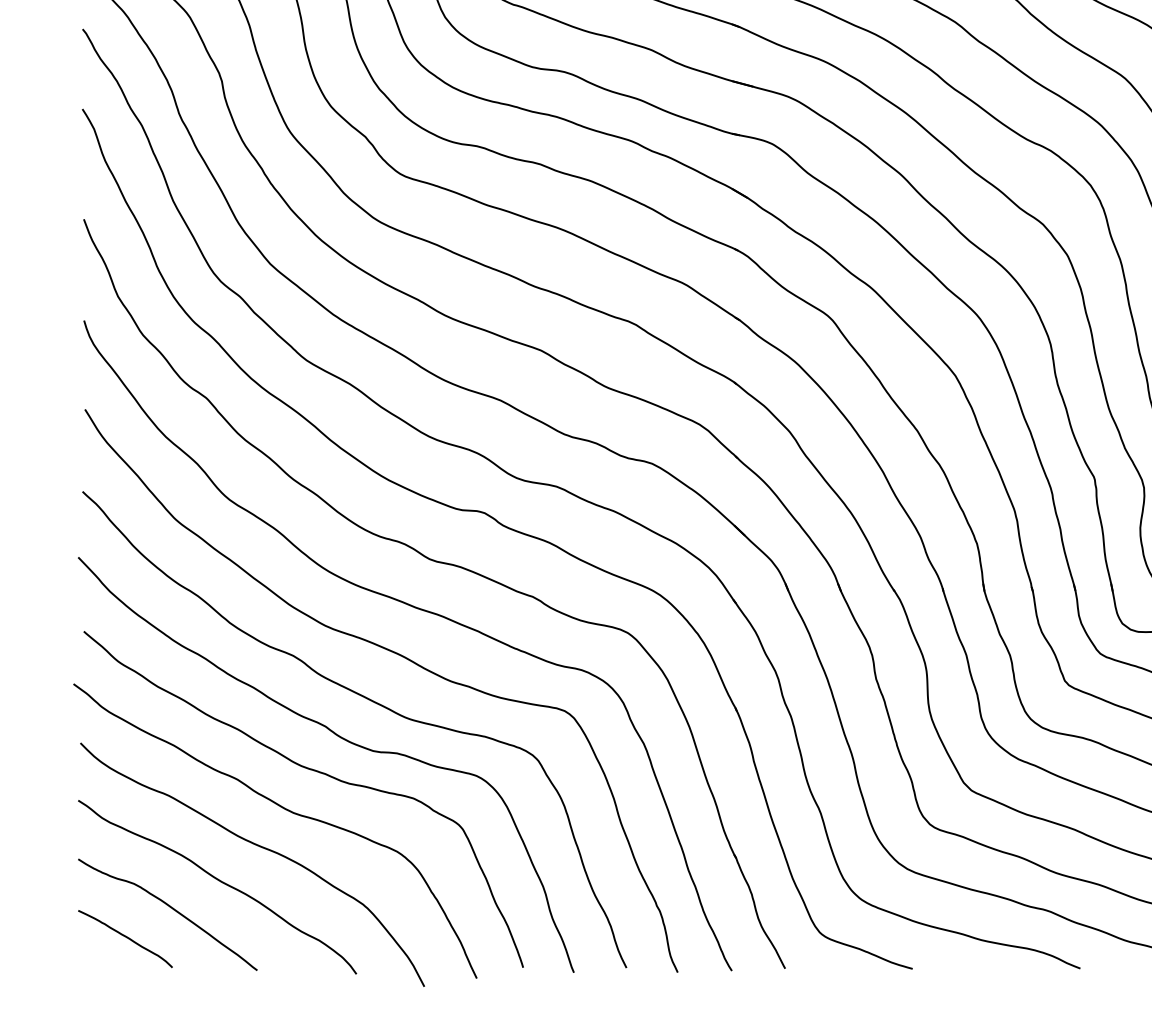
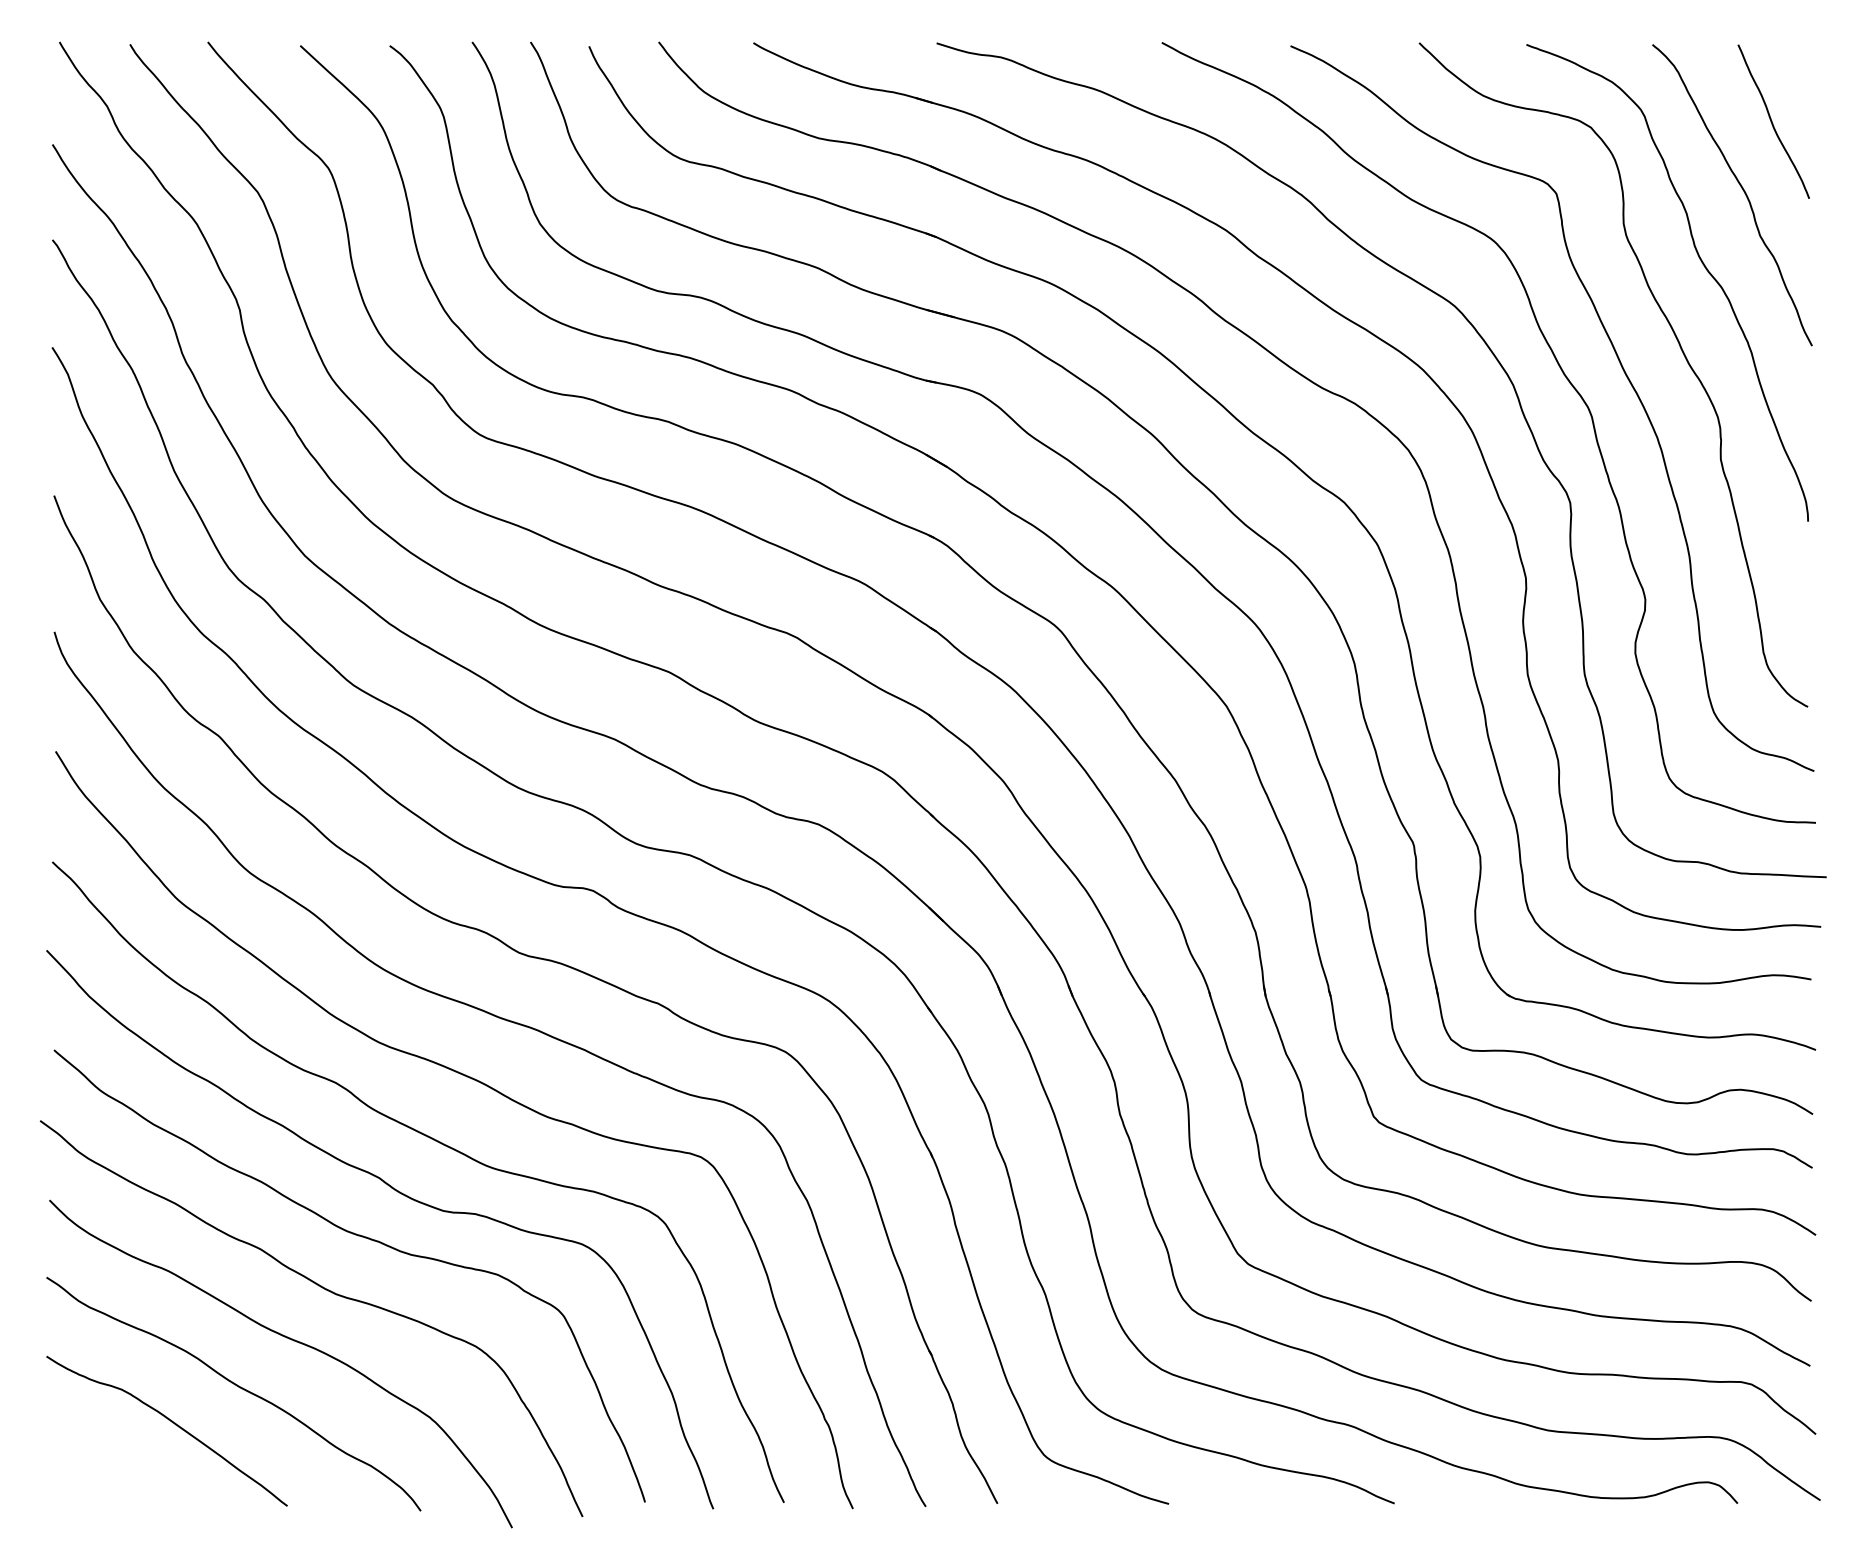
curve: (125, 937) -> (109, 1461), removed

